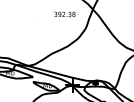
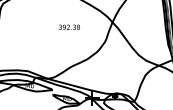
text: (64, 13) -> (69, 26), moved

